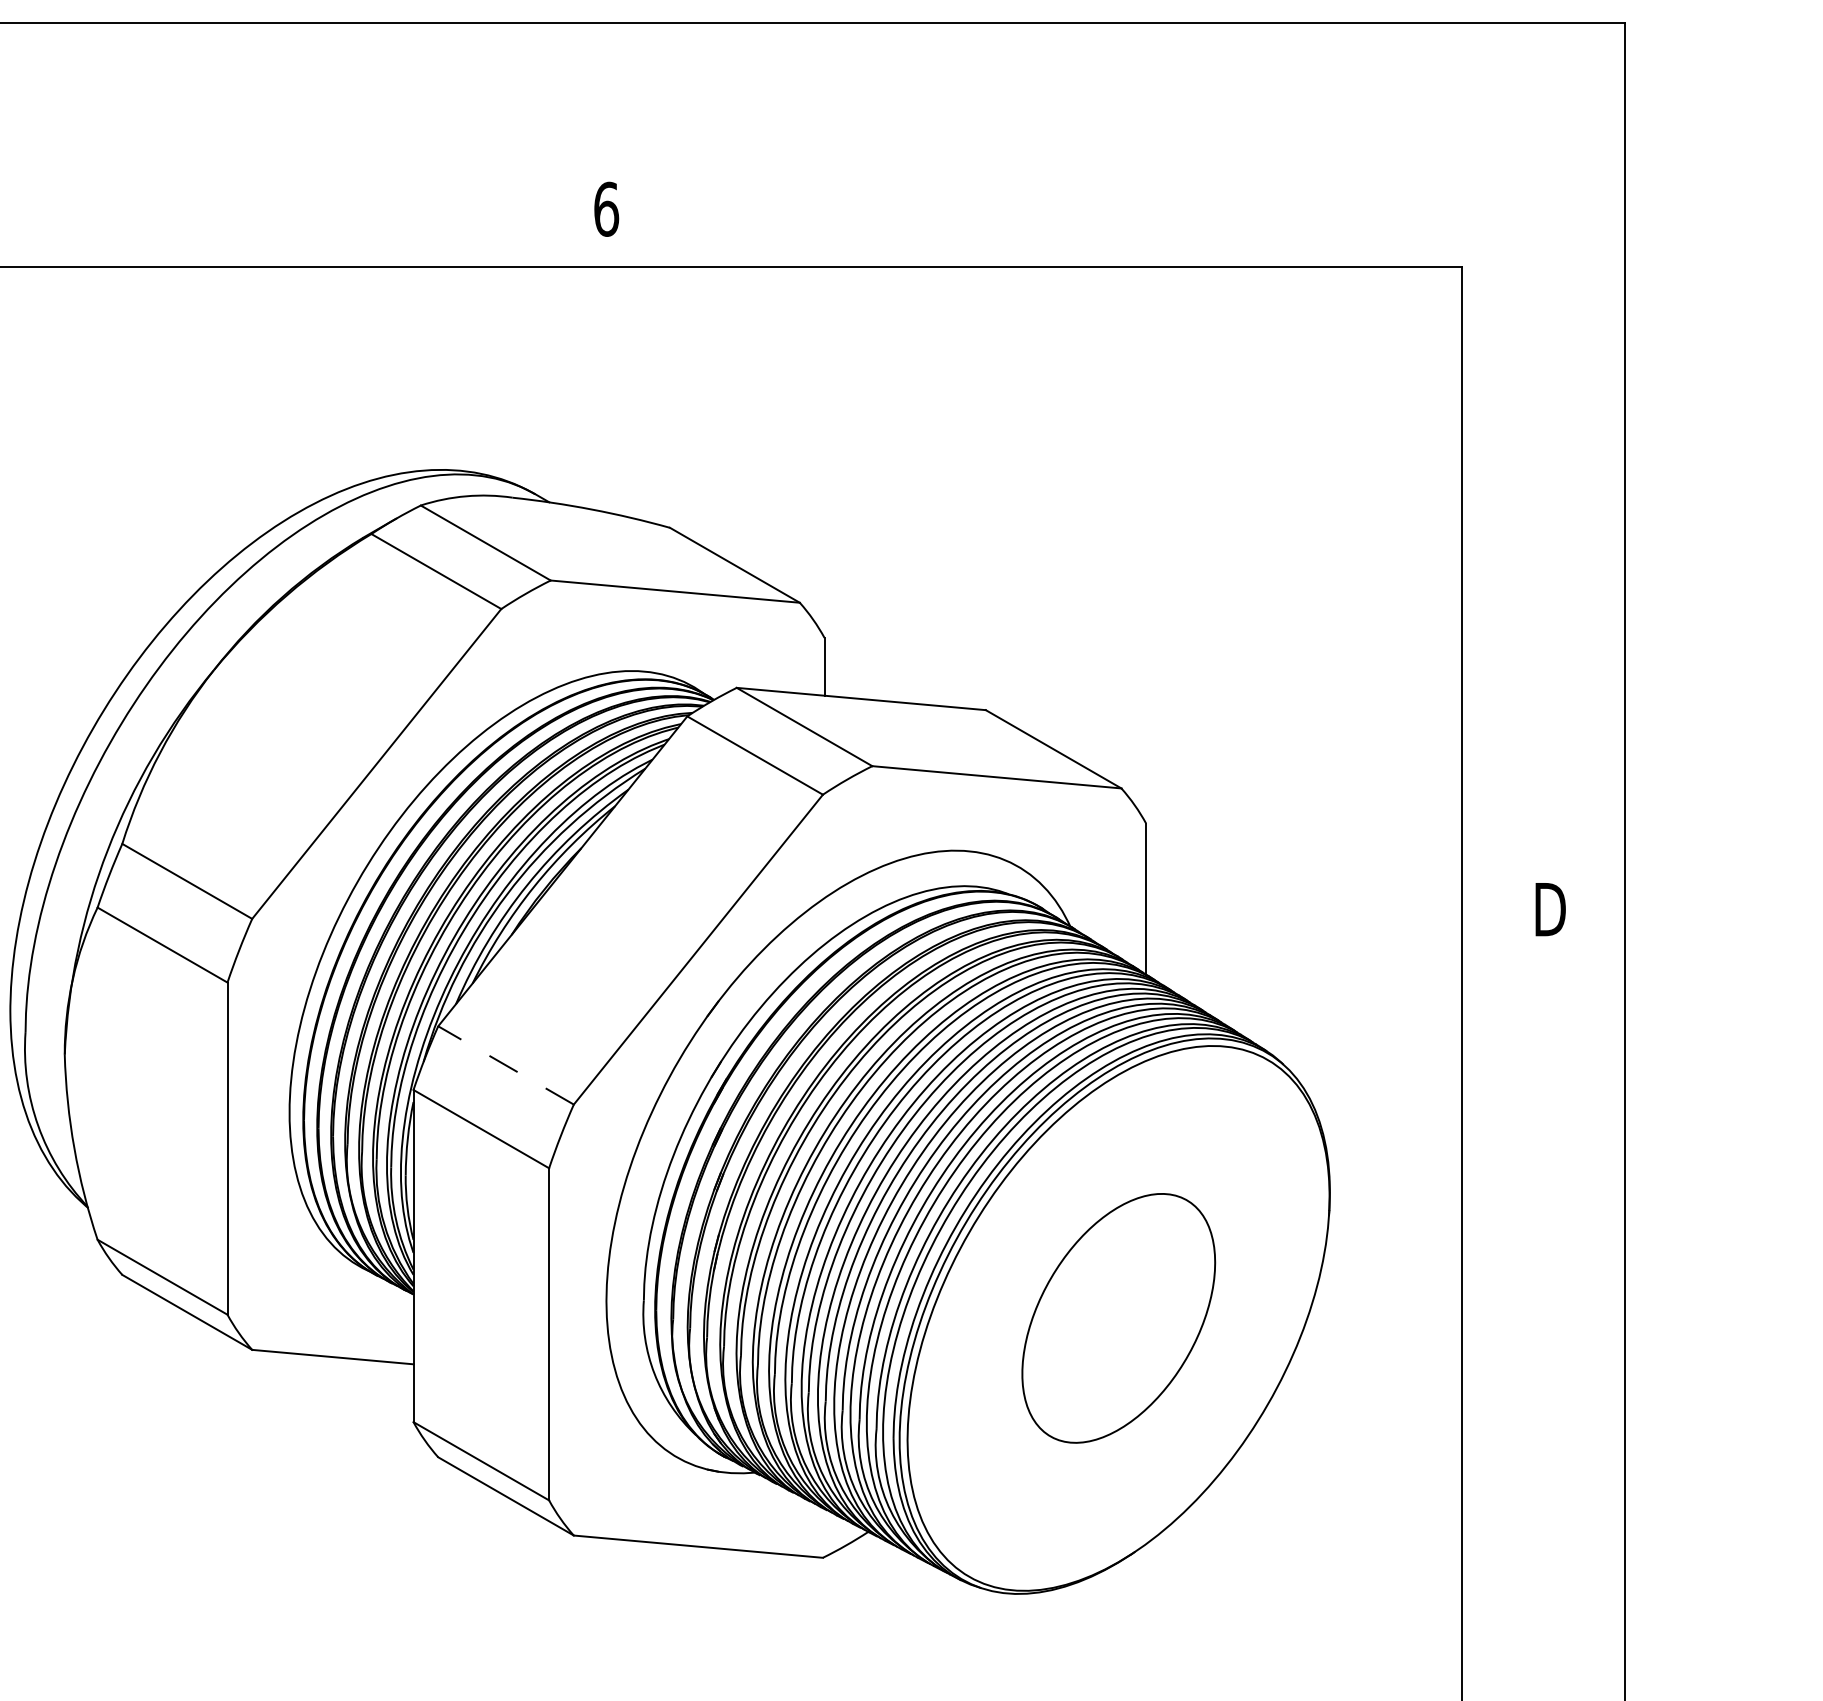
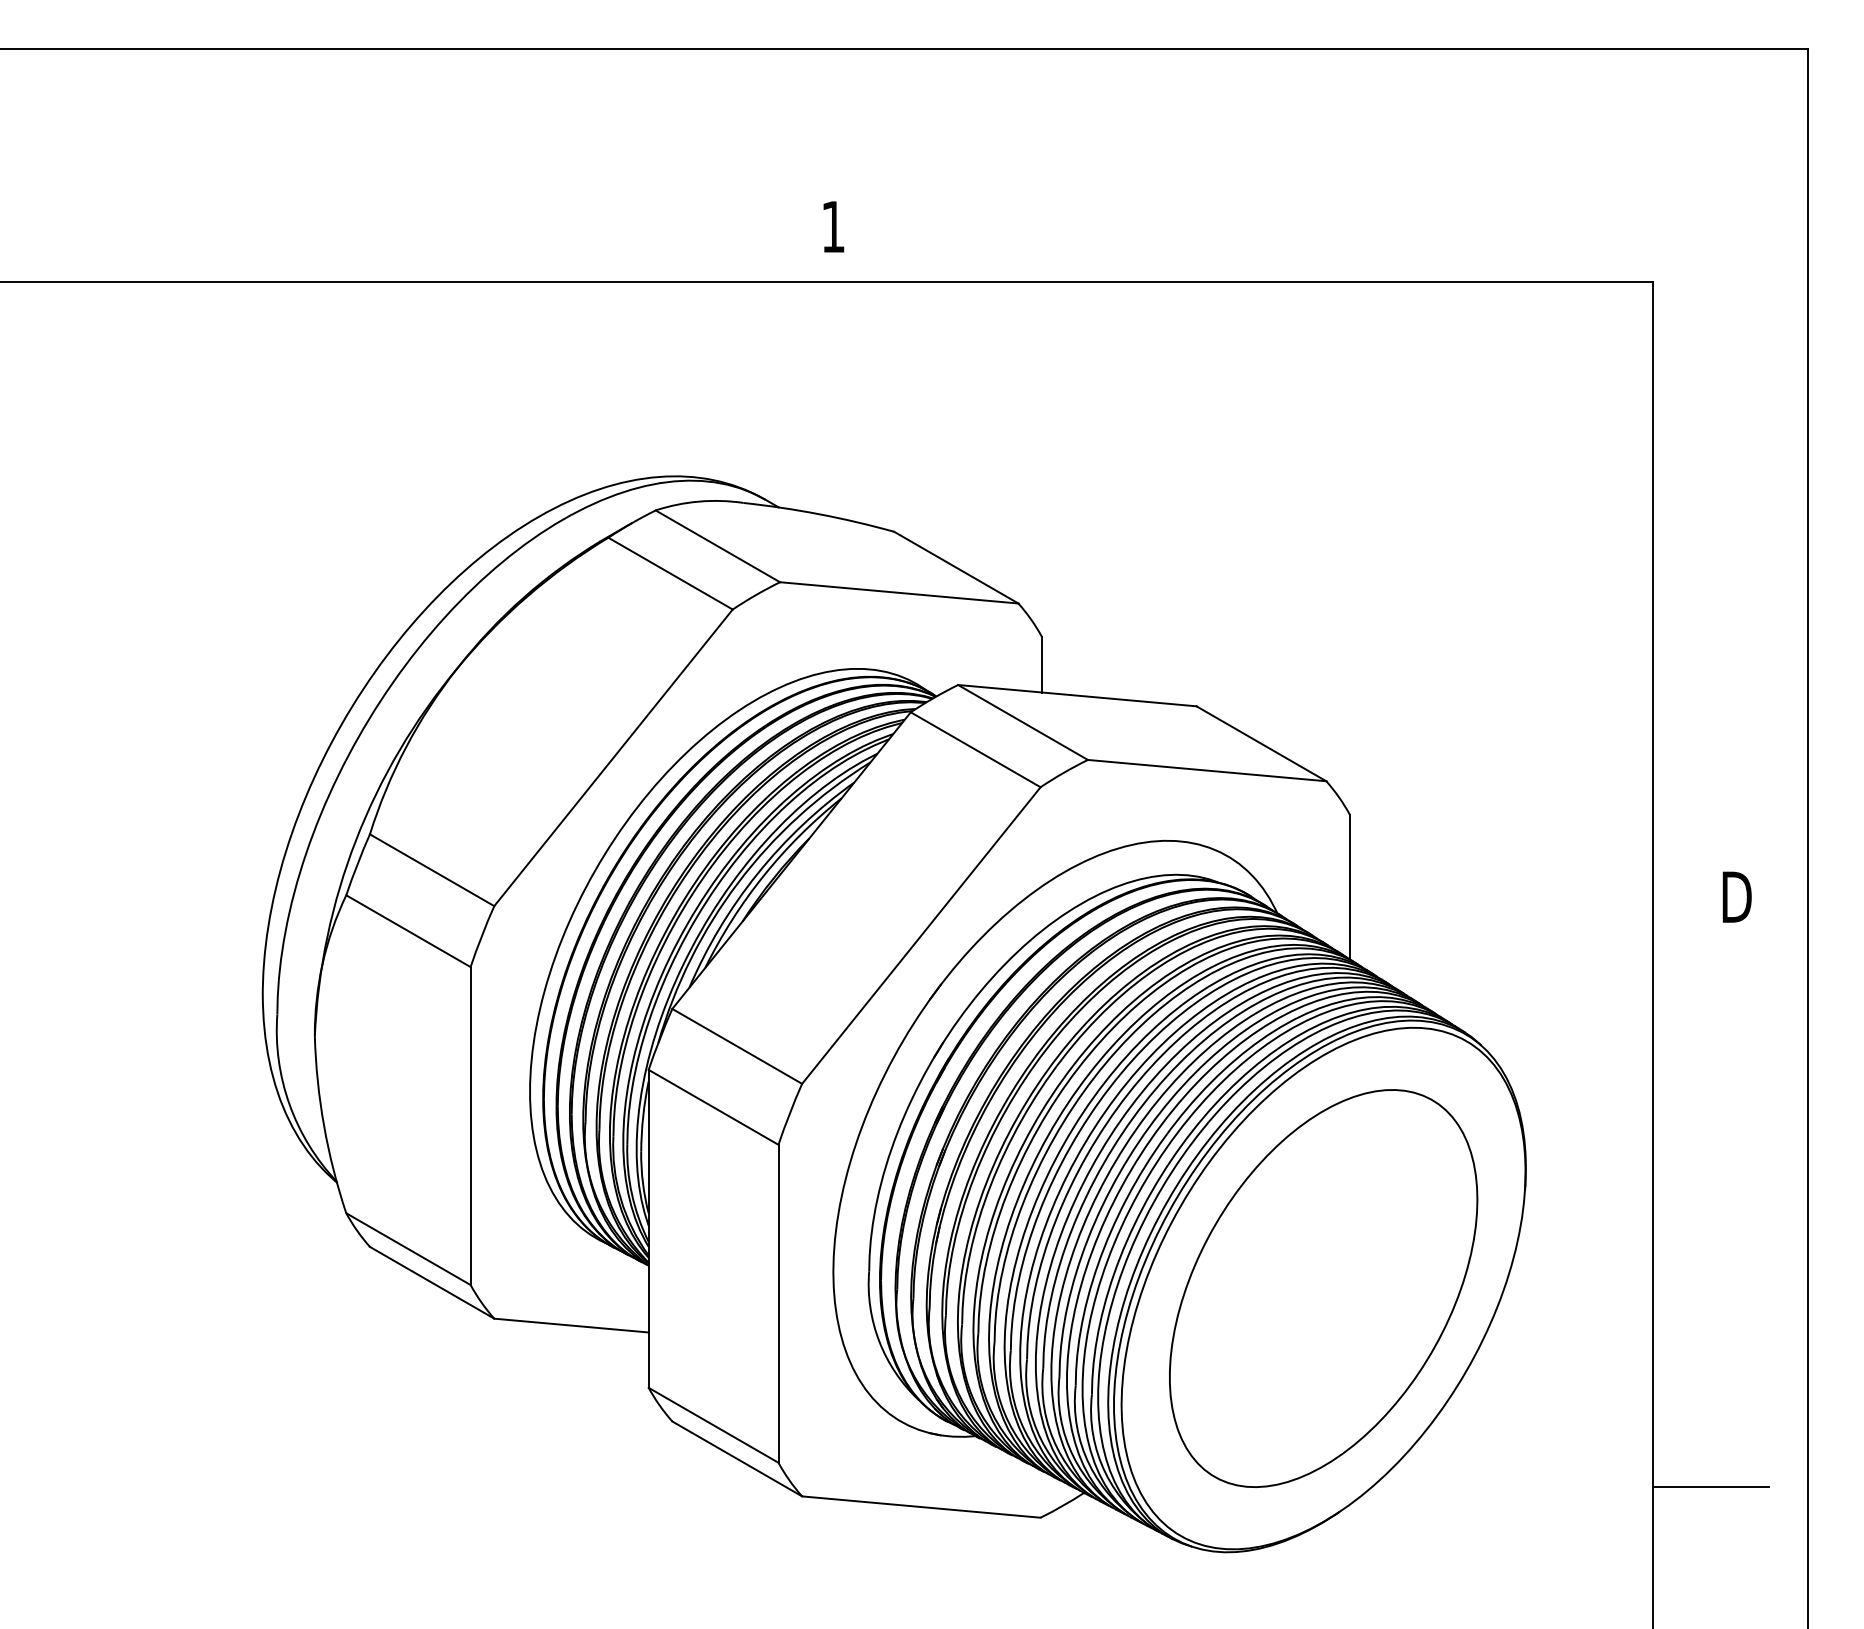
text: (606, 208) -> (833, 226), 6 -> 1
line: (506, 1065) -> (737, 1046), dashed -> solid
part: (1118, 1318) -> (1323, 1288), size x1.67
line: (1522, 1525) -> (1710, 1486), added

